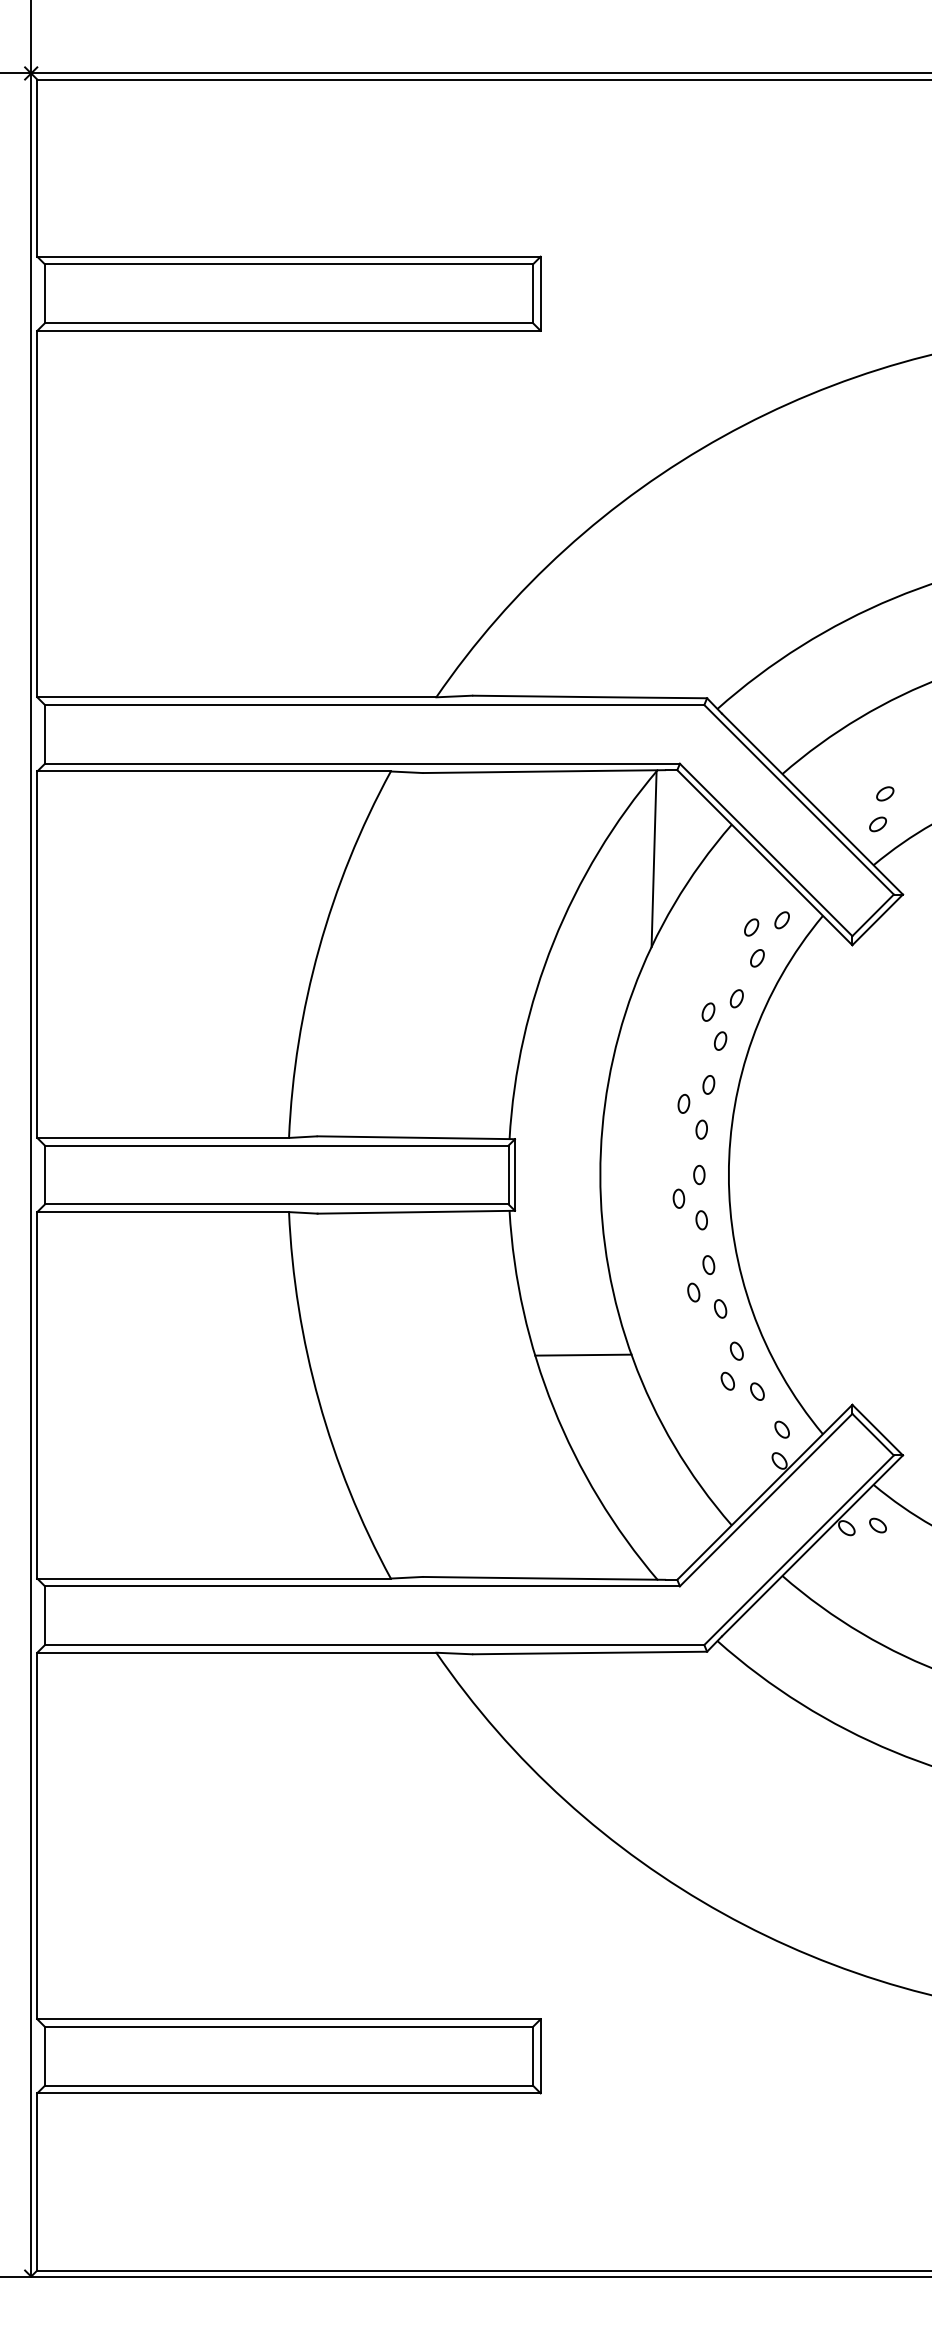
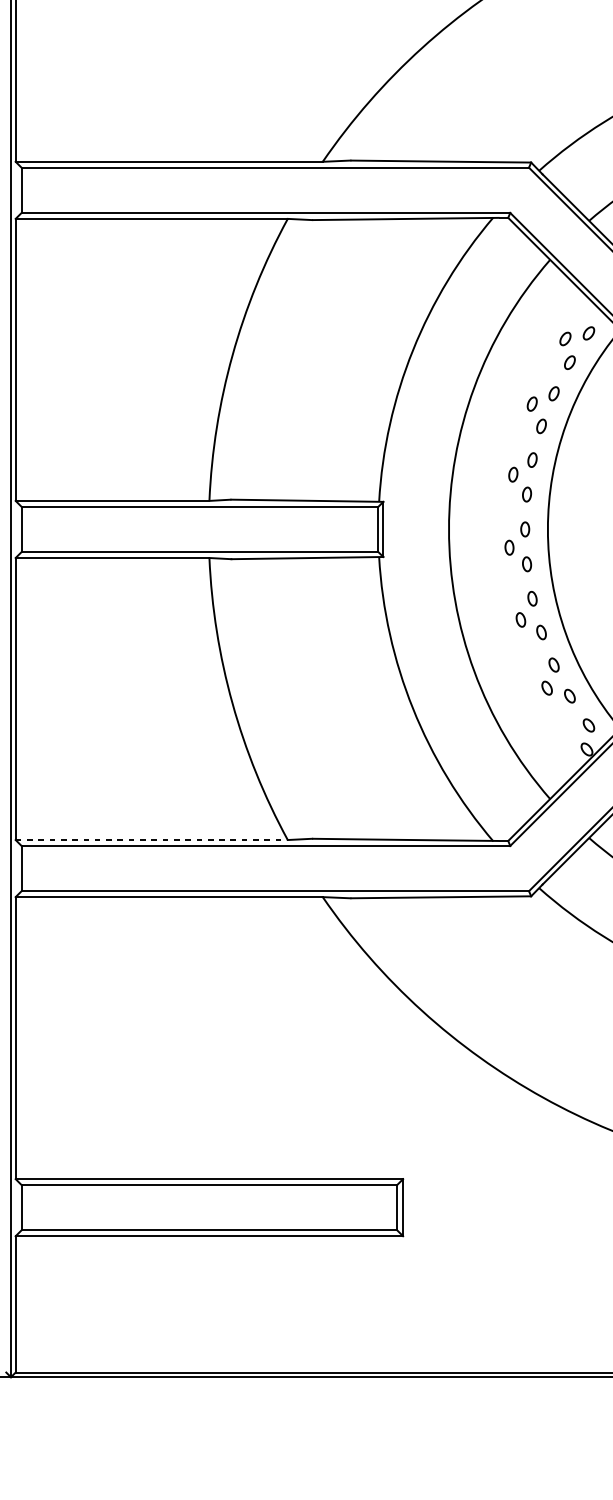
line: (653, 859) -> (489, 286), removed
line: (583, 1354) -> (436, 667), removed
line: (214, 1578) -> (152, 839), solid -> dashed

